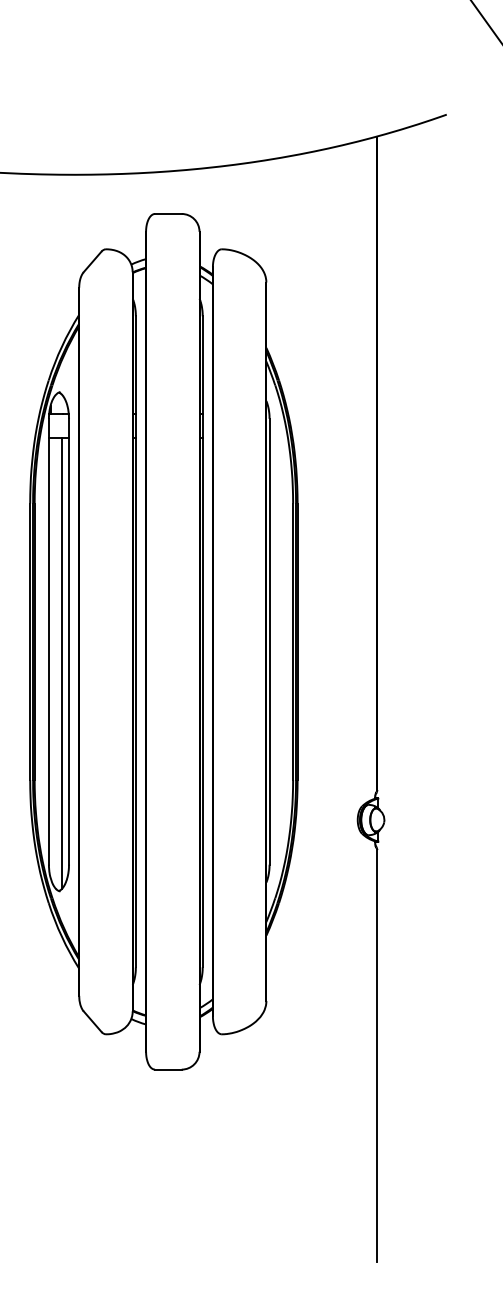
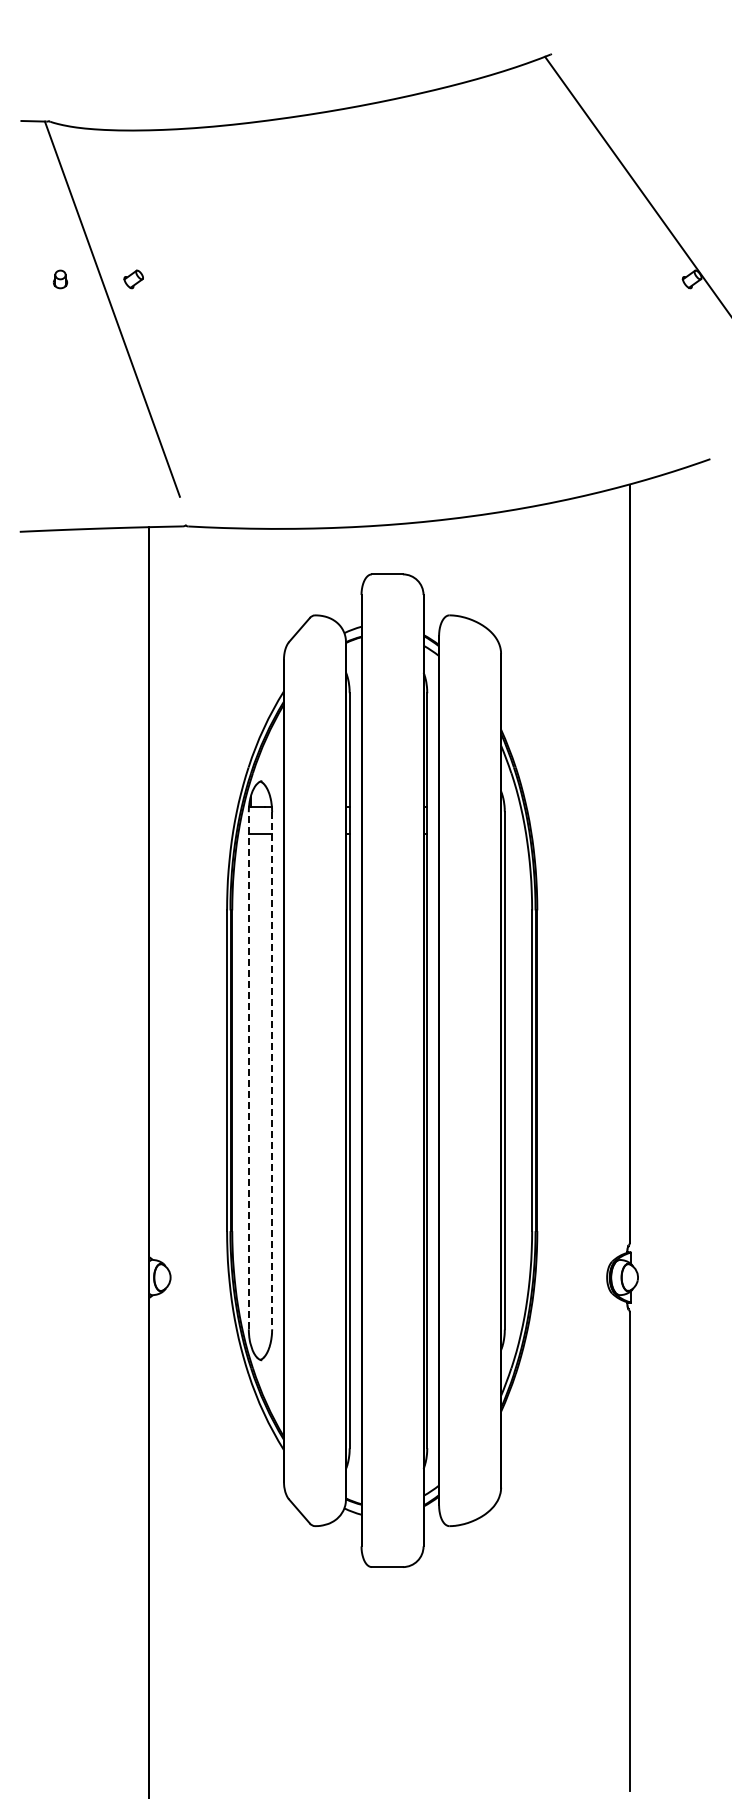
line: (48, 641) -> (248, 1070), solid -> dashed
line: (69, 641) -> (272, 1070), solid -> dashed
line: (62, 663) -> (264, 1095), removed

